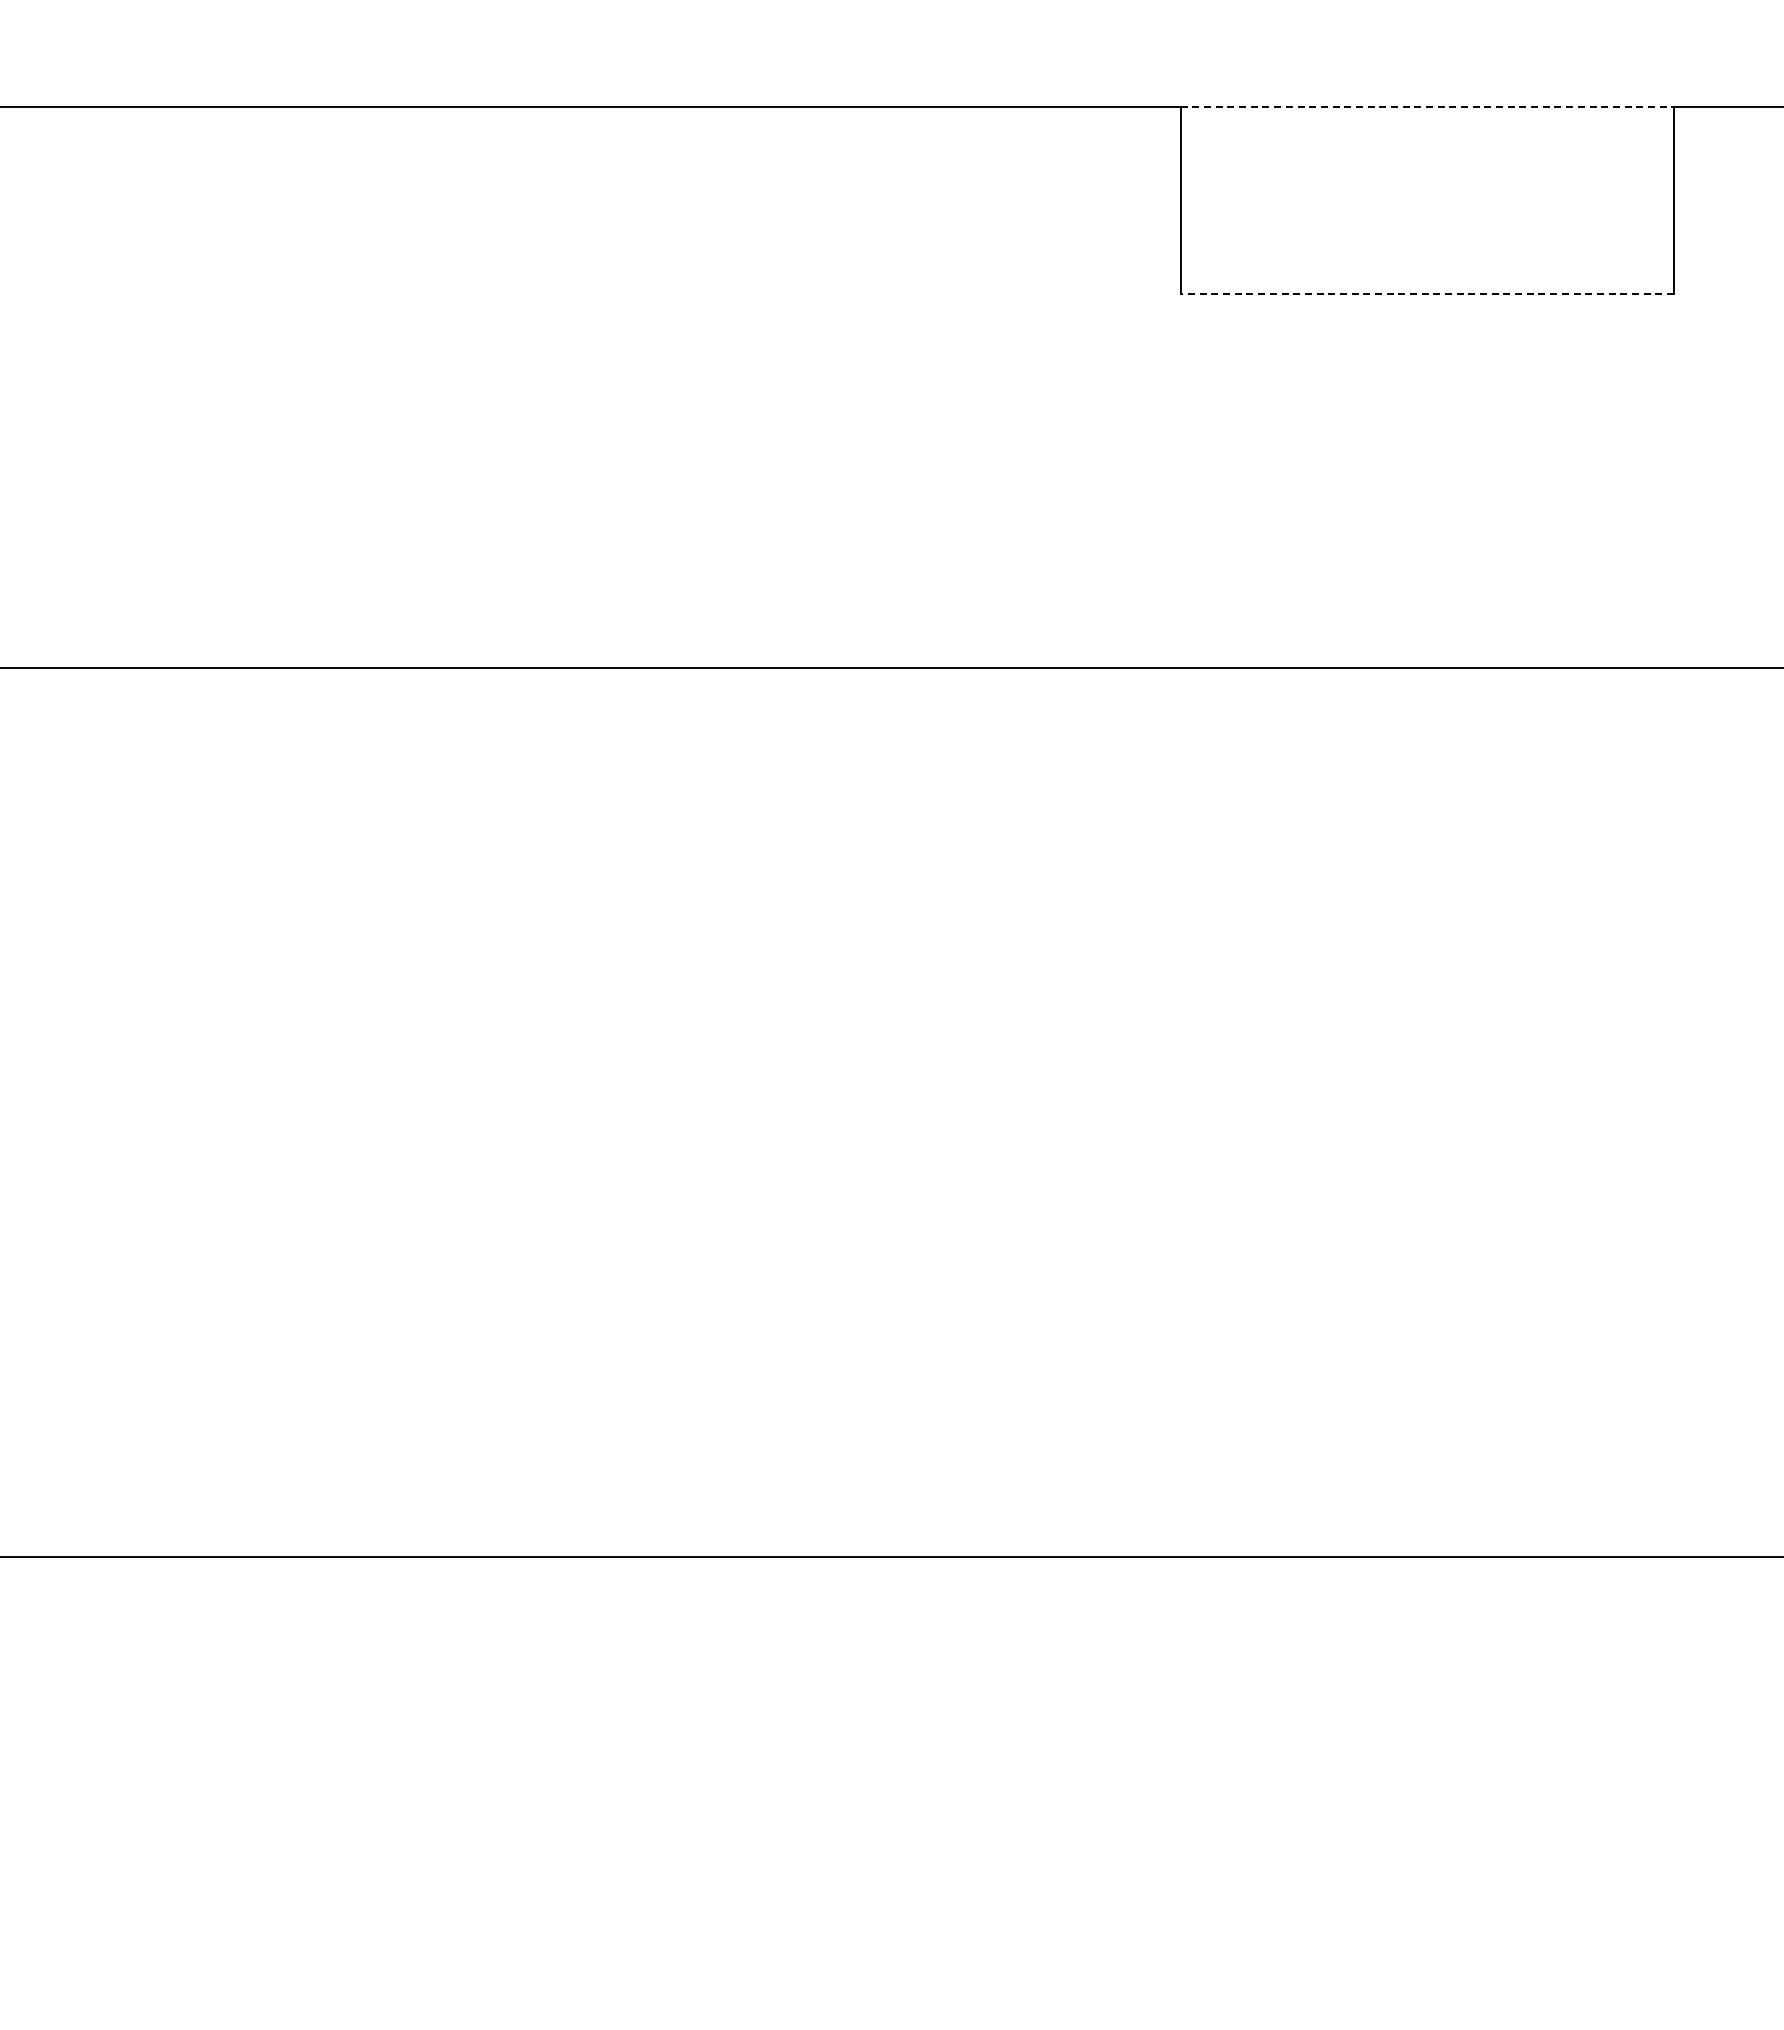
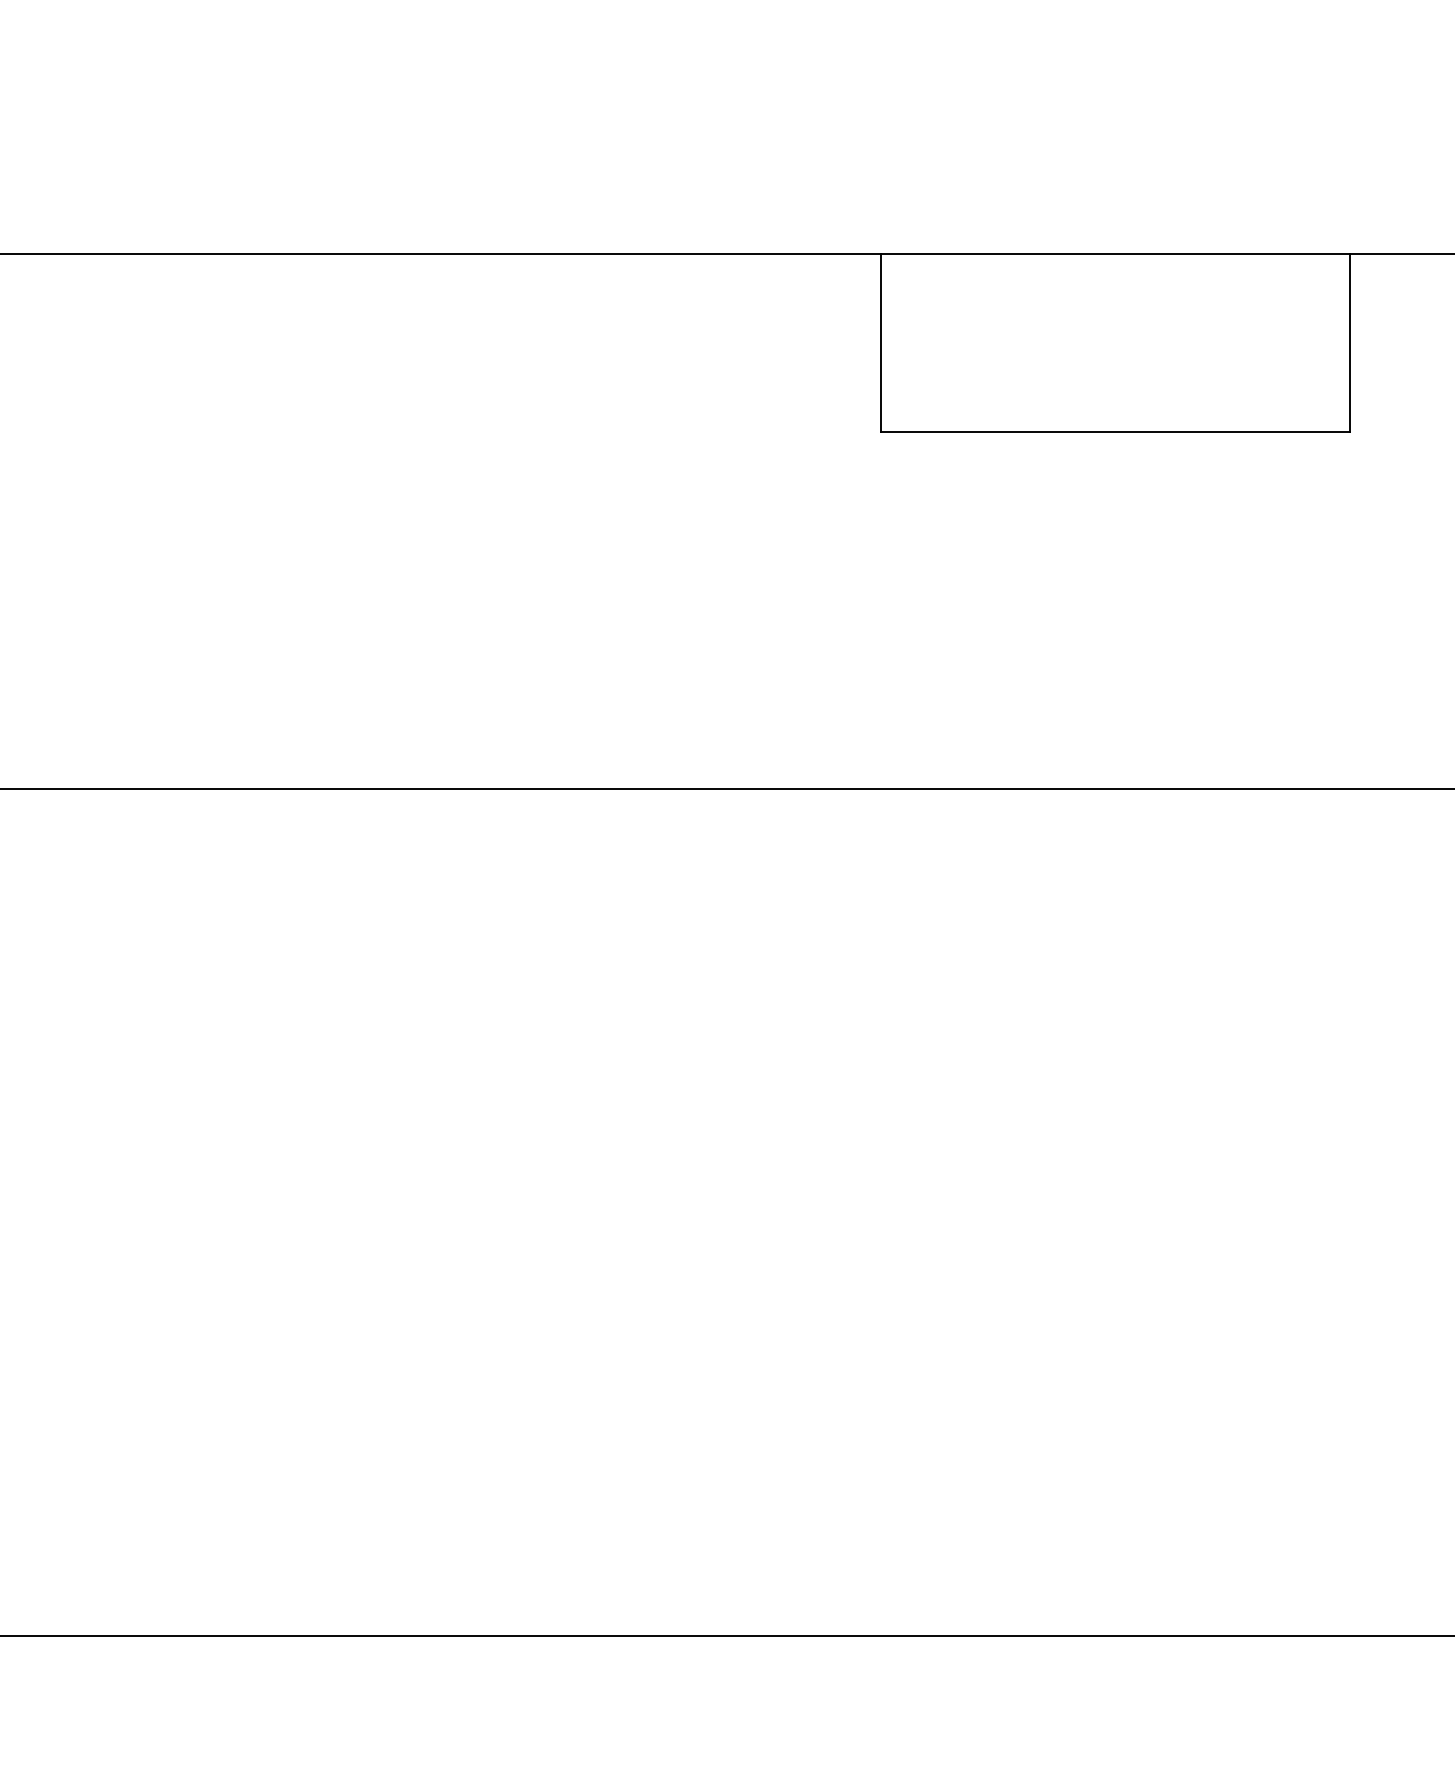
line: (1427, 106) -> (1115, 253), dashed -> solid
line: (1427, 293) -> (1115, 431), dashed -> solid

